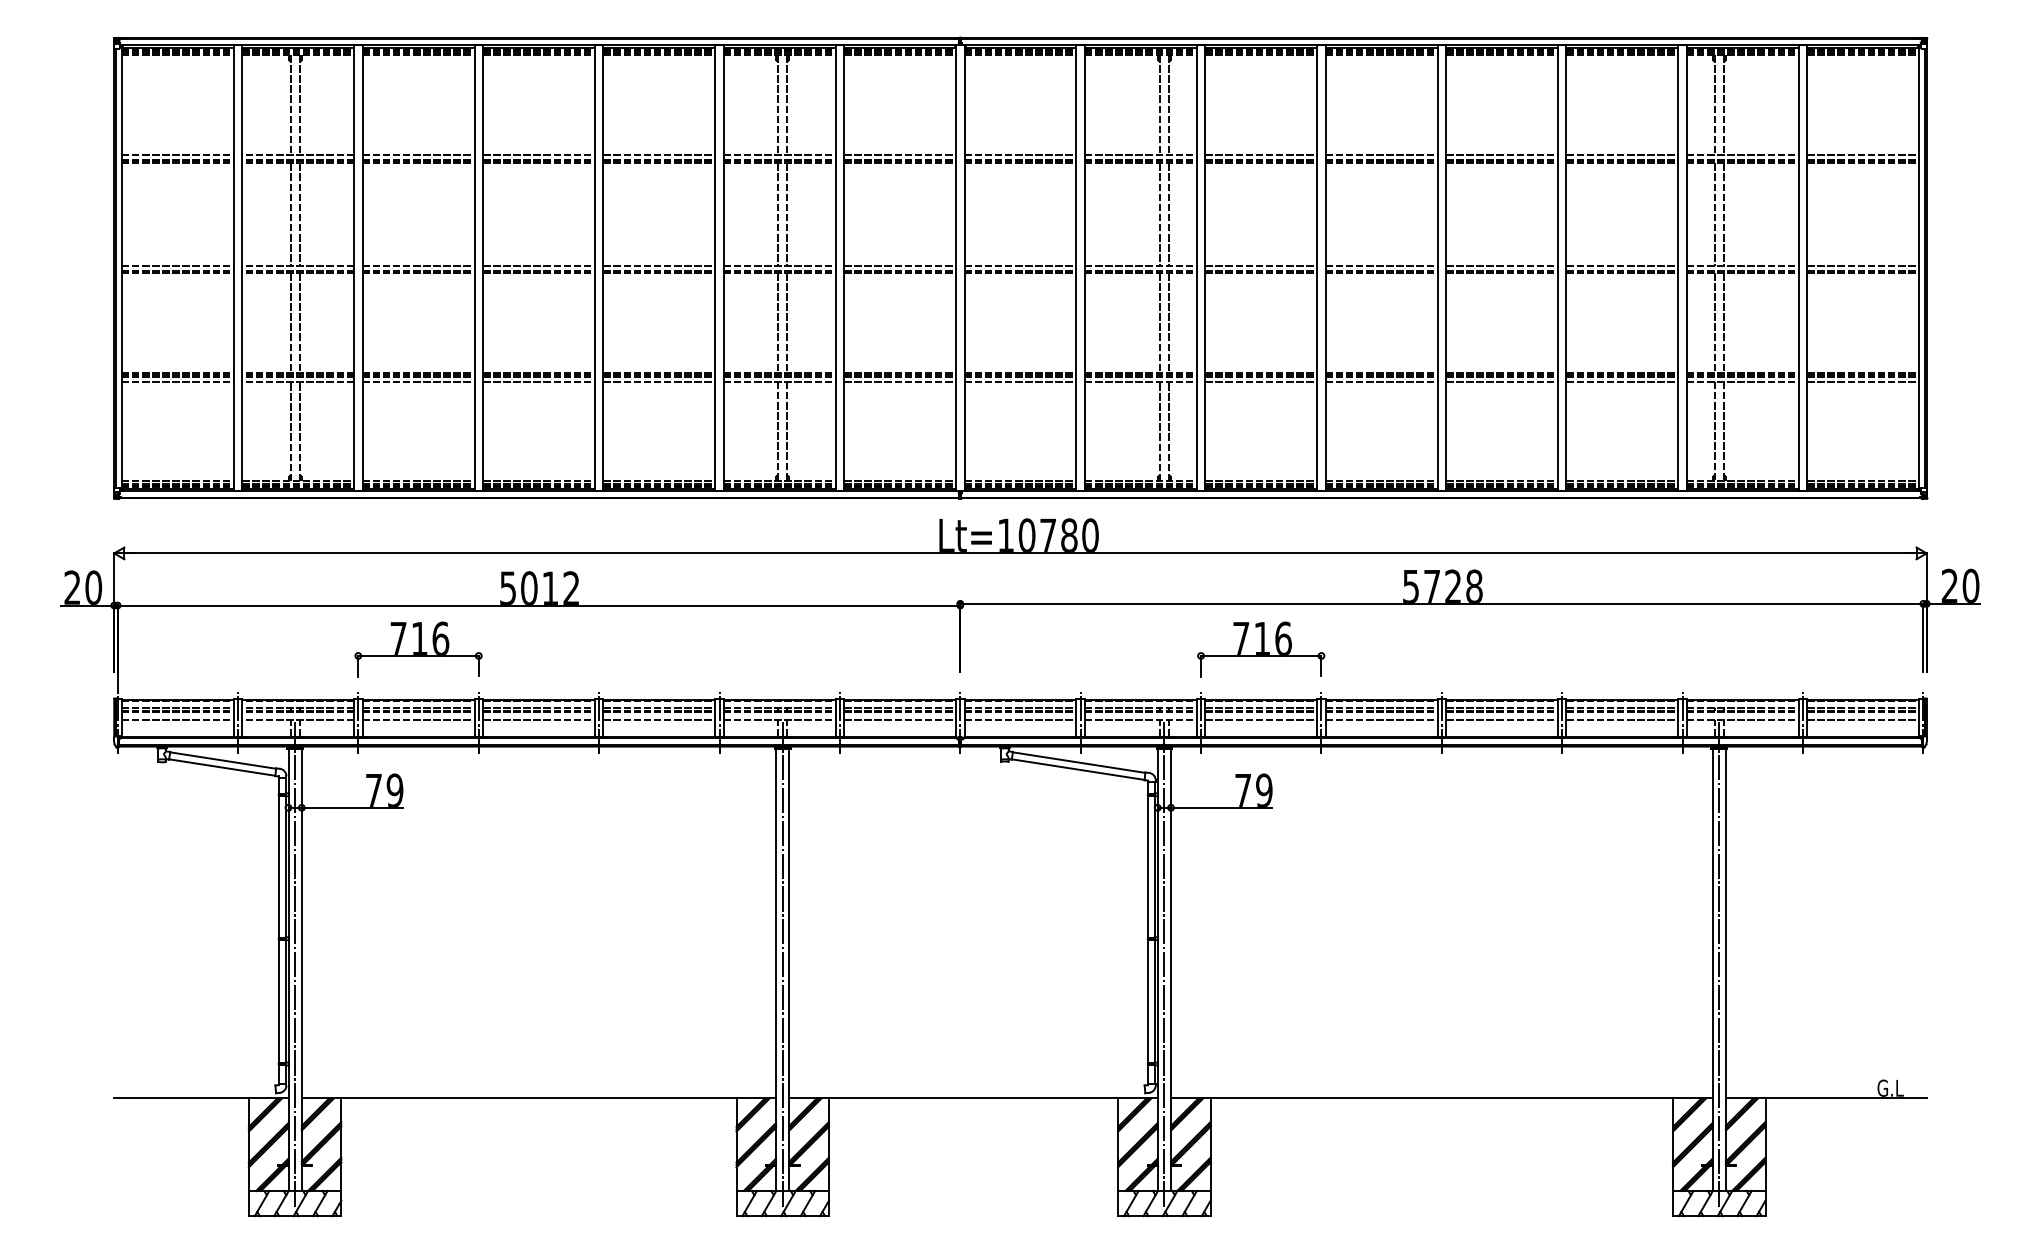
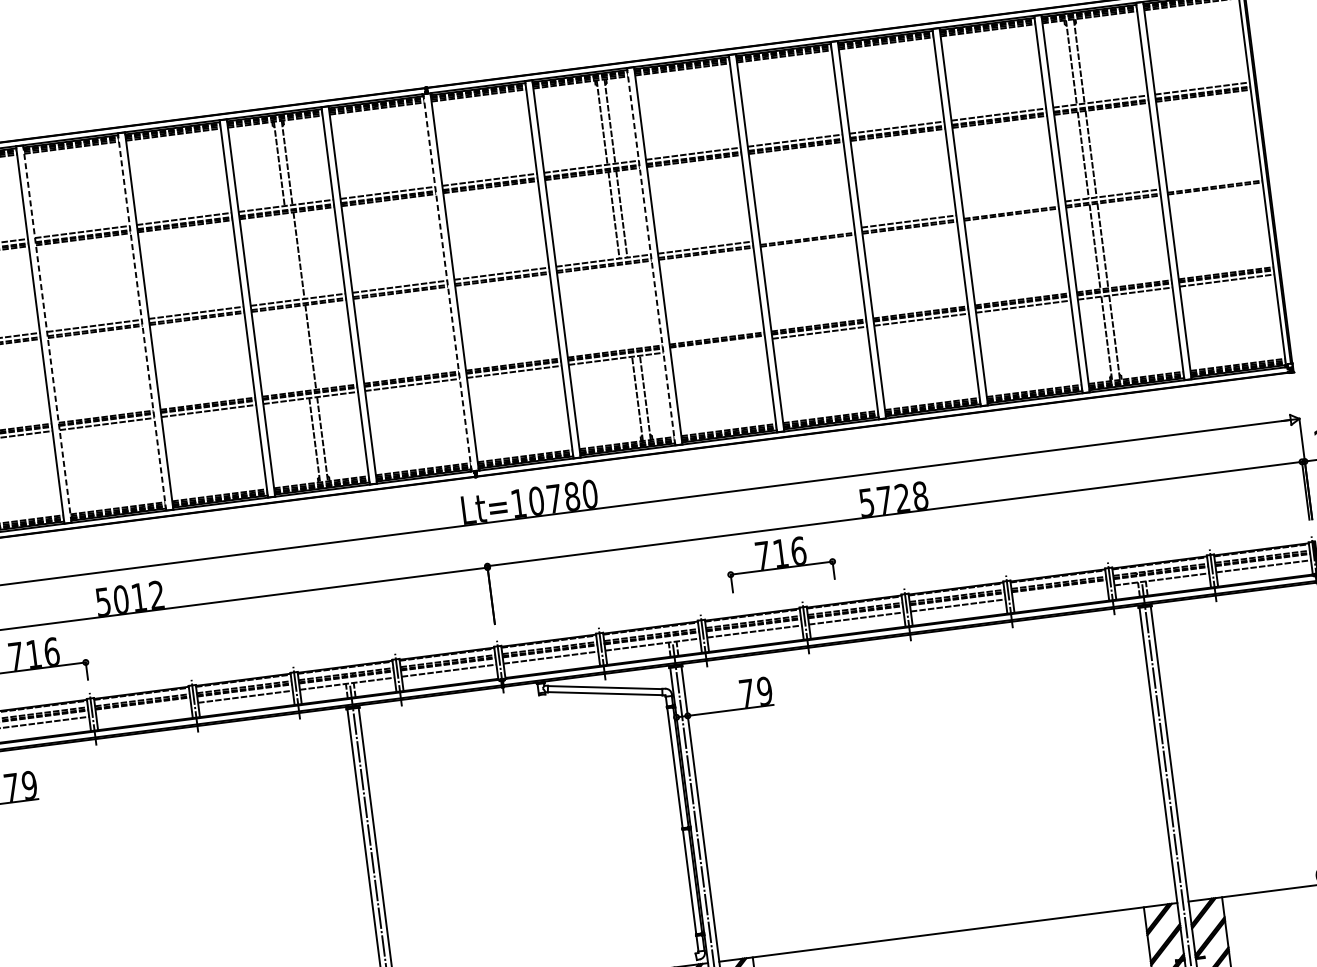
line: (778, 214) -> (291, 256), removed
line: (1381, 265) -> (807, 234), removed
line: (1622, 265) -> (1010, 208), removed
line: (1863, 265) -> (1214, 182), removed
line: (482, 268) -> (47, 334), solid -> dashed
line: (594, 268) -> (141, 322), solid -> dashed
line: (956, 268) -> (447, 282), solid -> dashed
line: (1196, 268) -> (650, 256), solid -> dashed
line: (778, 322) -> (303, 347), removed
line: (1159, 322) -> (625, 306), removed
line: (1169, 322) -> (633, 305), removed
line: (1261, 381) -> (718, 345), removed
part: (1261, 649) -> (781, 562), moved
line: (538, 719) -> (143, 709), removed
line: (1622, 719) -> (1060, 592), removed

